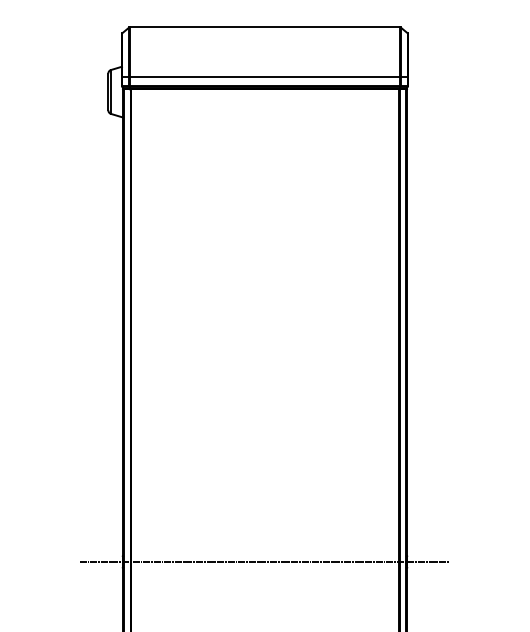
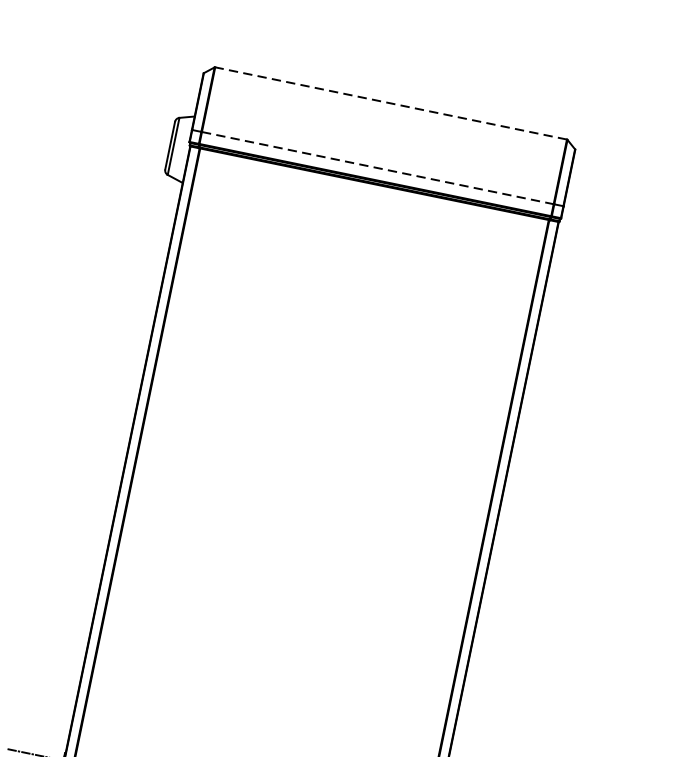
line: (264, 27) -> (390, 103), solid -> dashed
line: (265, 77) -> (378, 168), solid -> dashed

